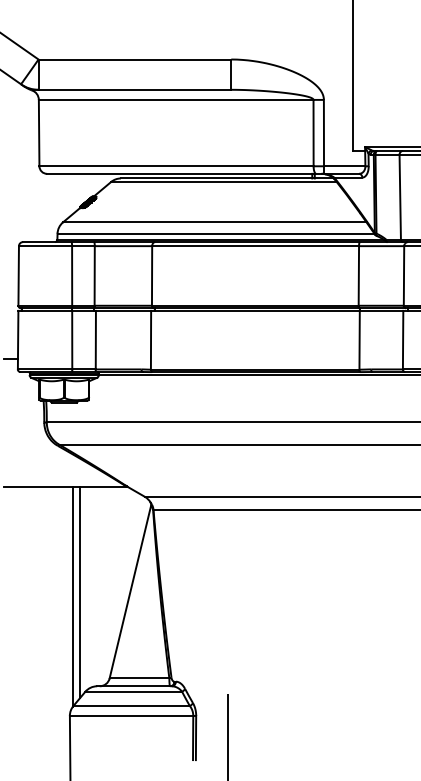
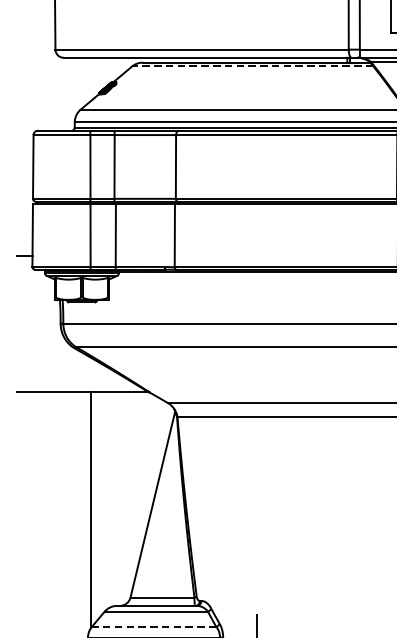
line: (223, 182) -> (252, 66), solid -> dashed
line: (80, 591) -> (99, 504), removed
line: (131, 705) -> (153, 626), solid -> dashed

